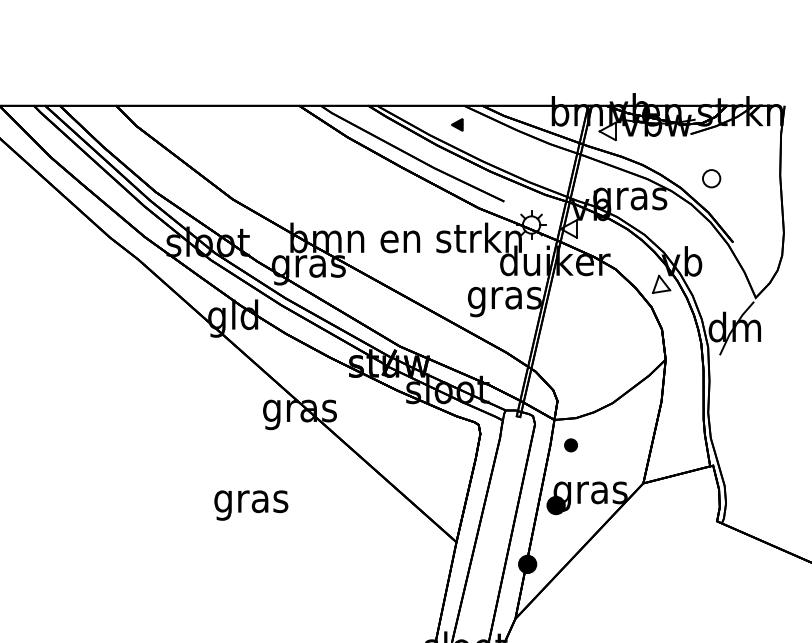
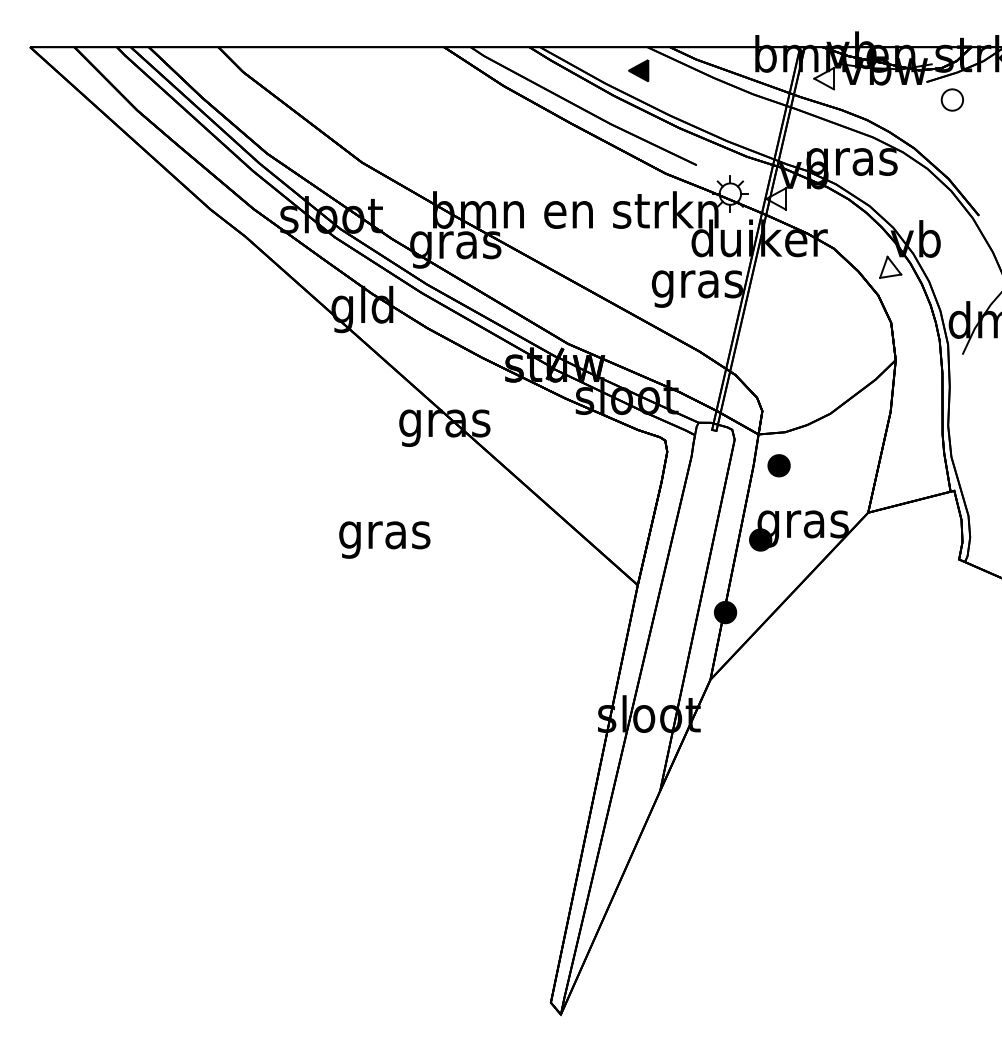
part: (457, 124) -> (638, 70), size x1.43
part: (710, 178) -> (951, 99), moved
part: (570, 445) -> (778, 465), size x1.43

